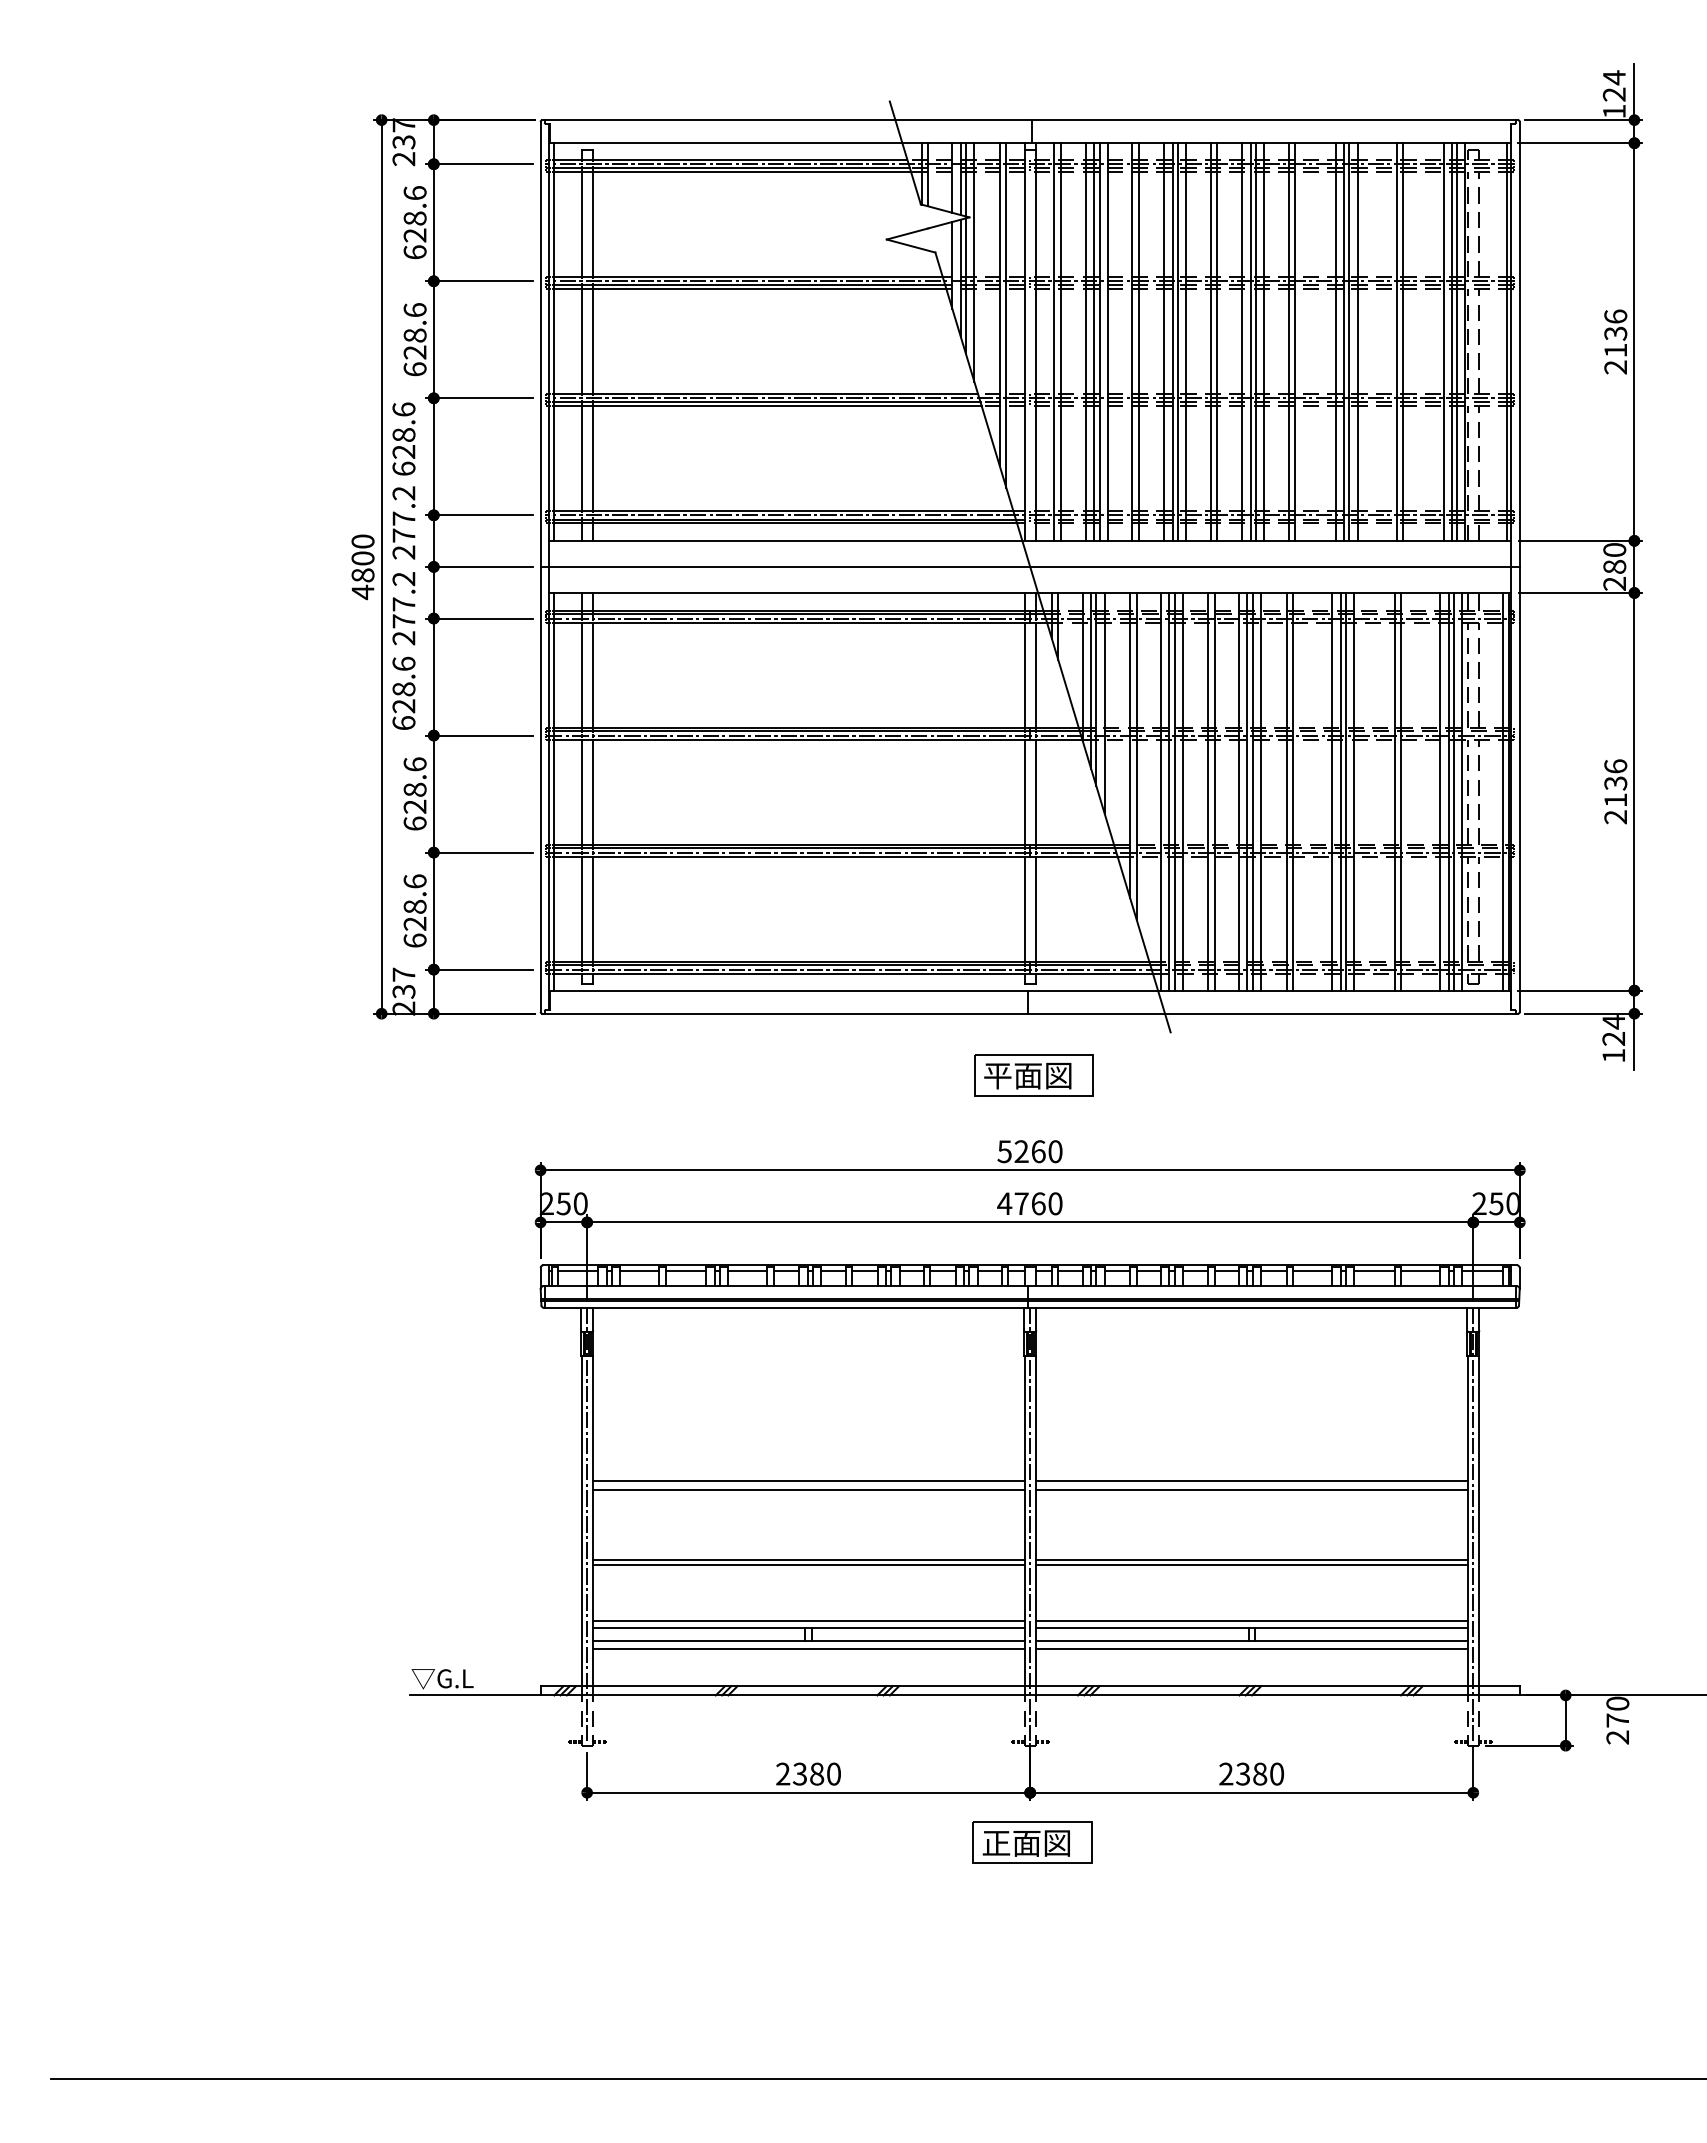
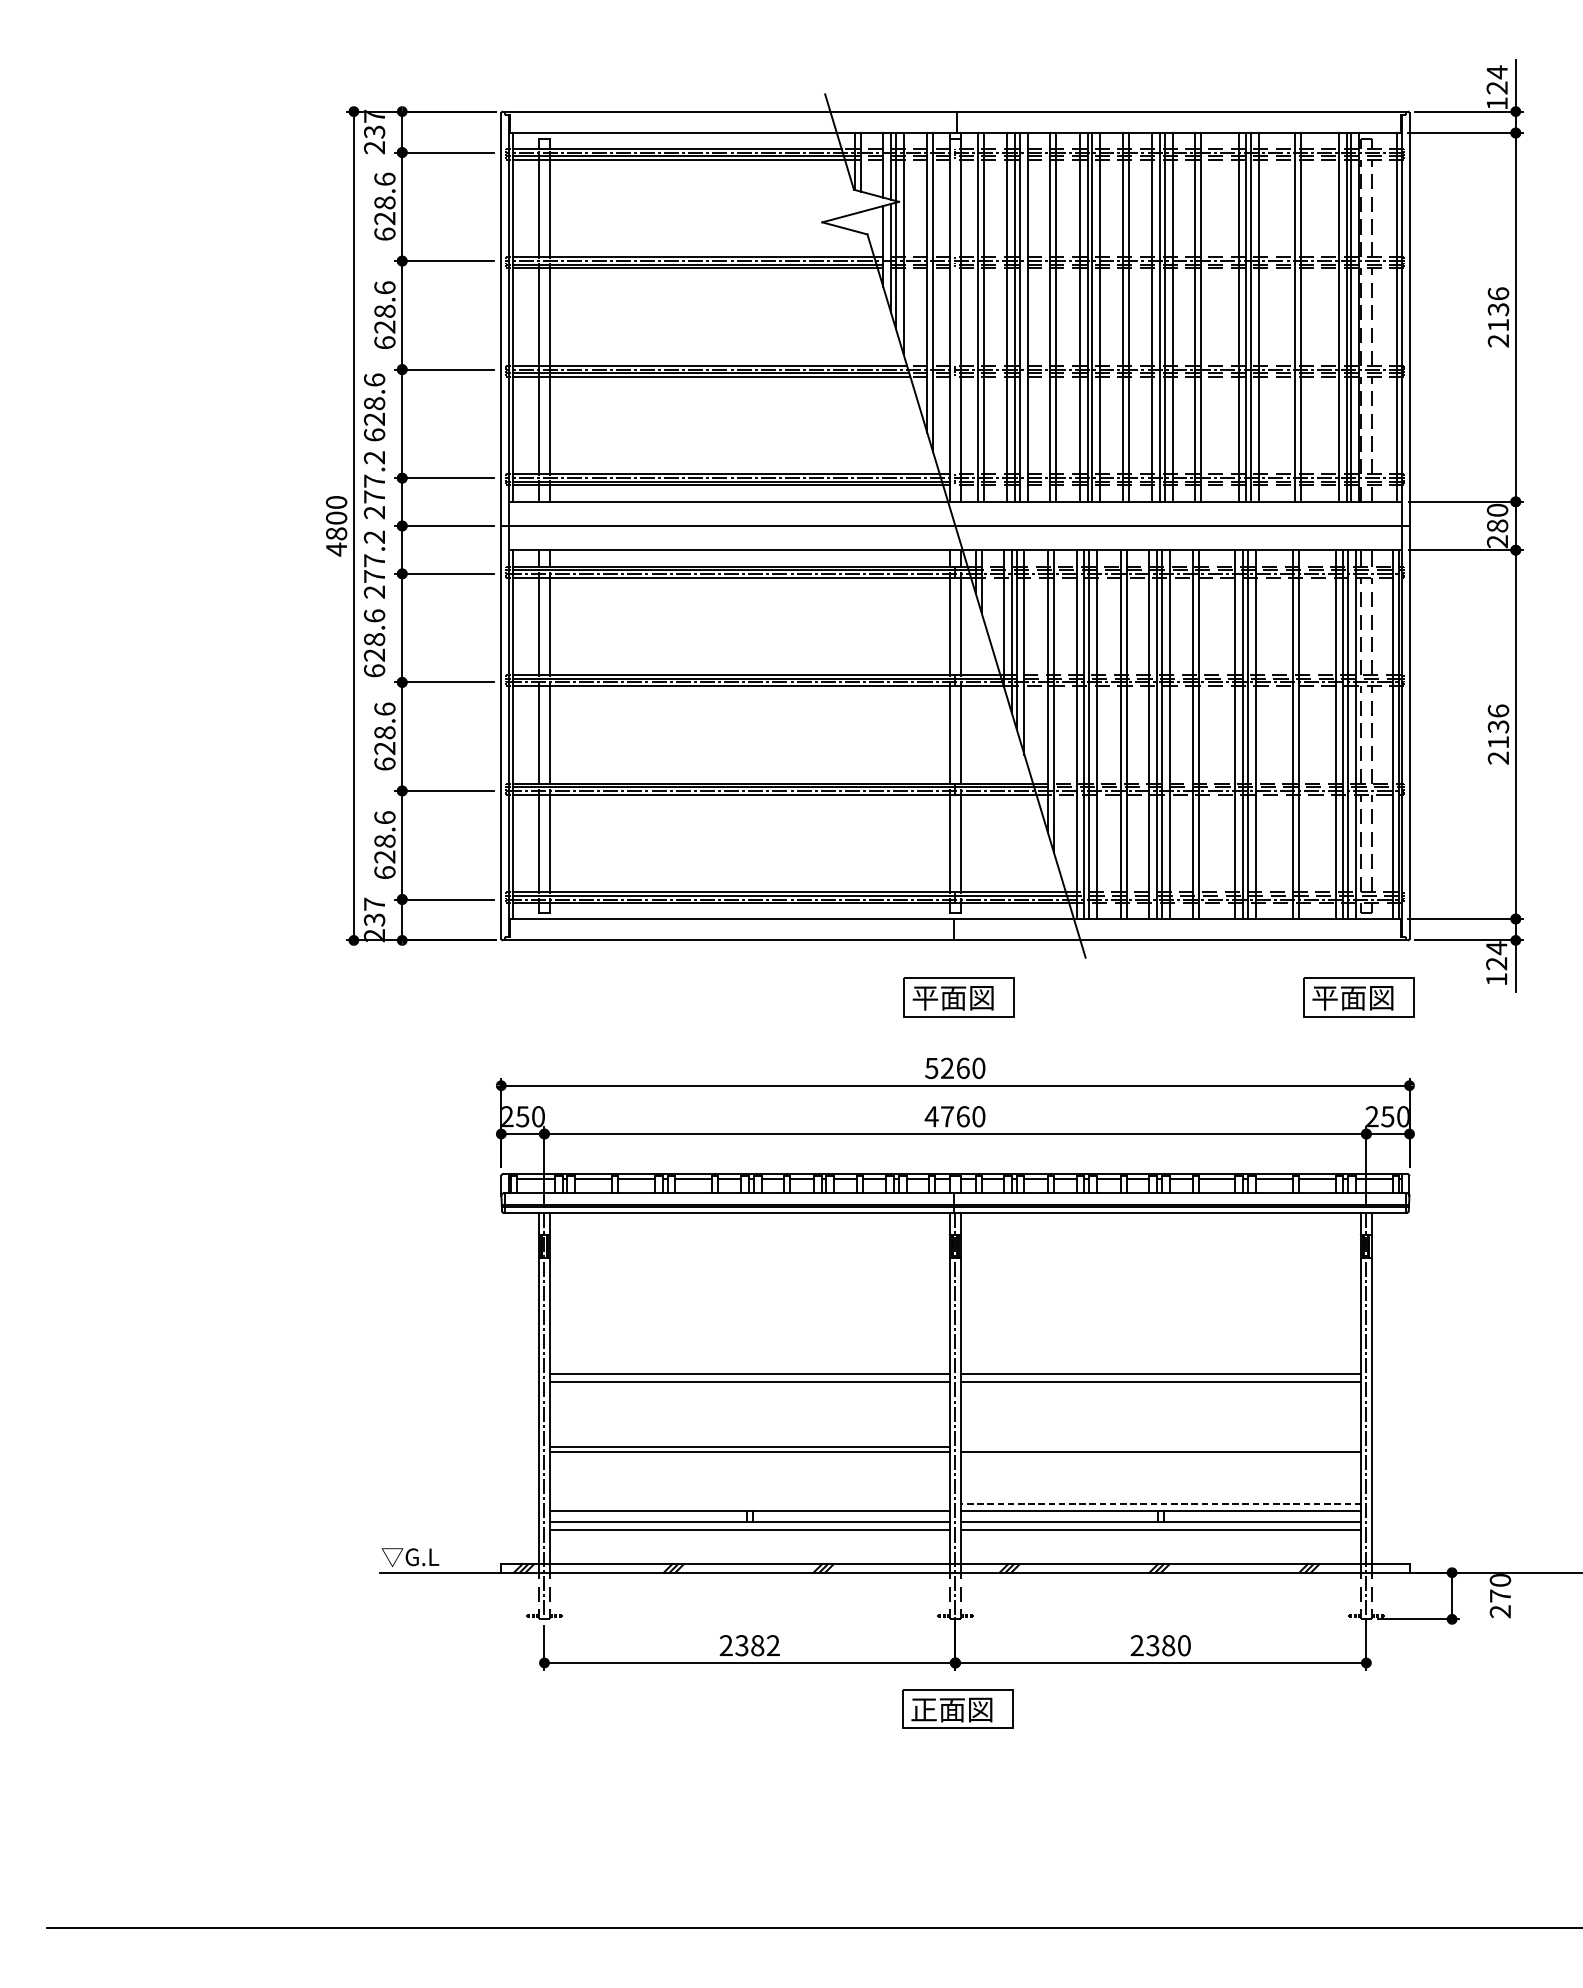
part: (1464, 1075) -> (1358, 997), added
line: (1251, 1559) -> (1160, 1446), removed
line: (808, 1620) -> (749, 1503), removed
line: (1251, 1620) -> (1160, 1503), solid -> dashed
text: (833, 1773) -> (772, 1645), 2380 -> 2382

